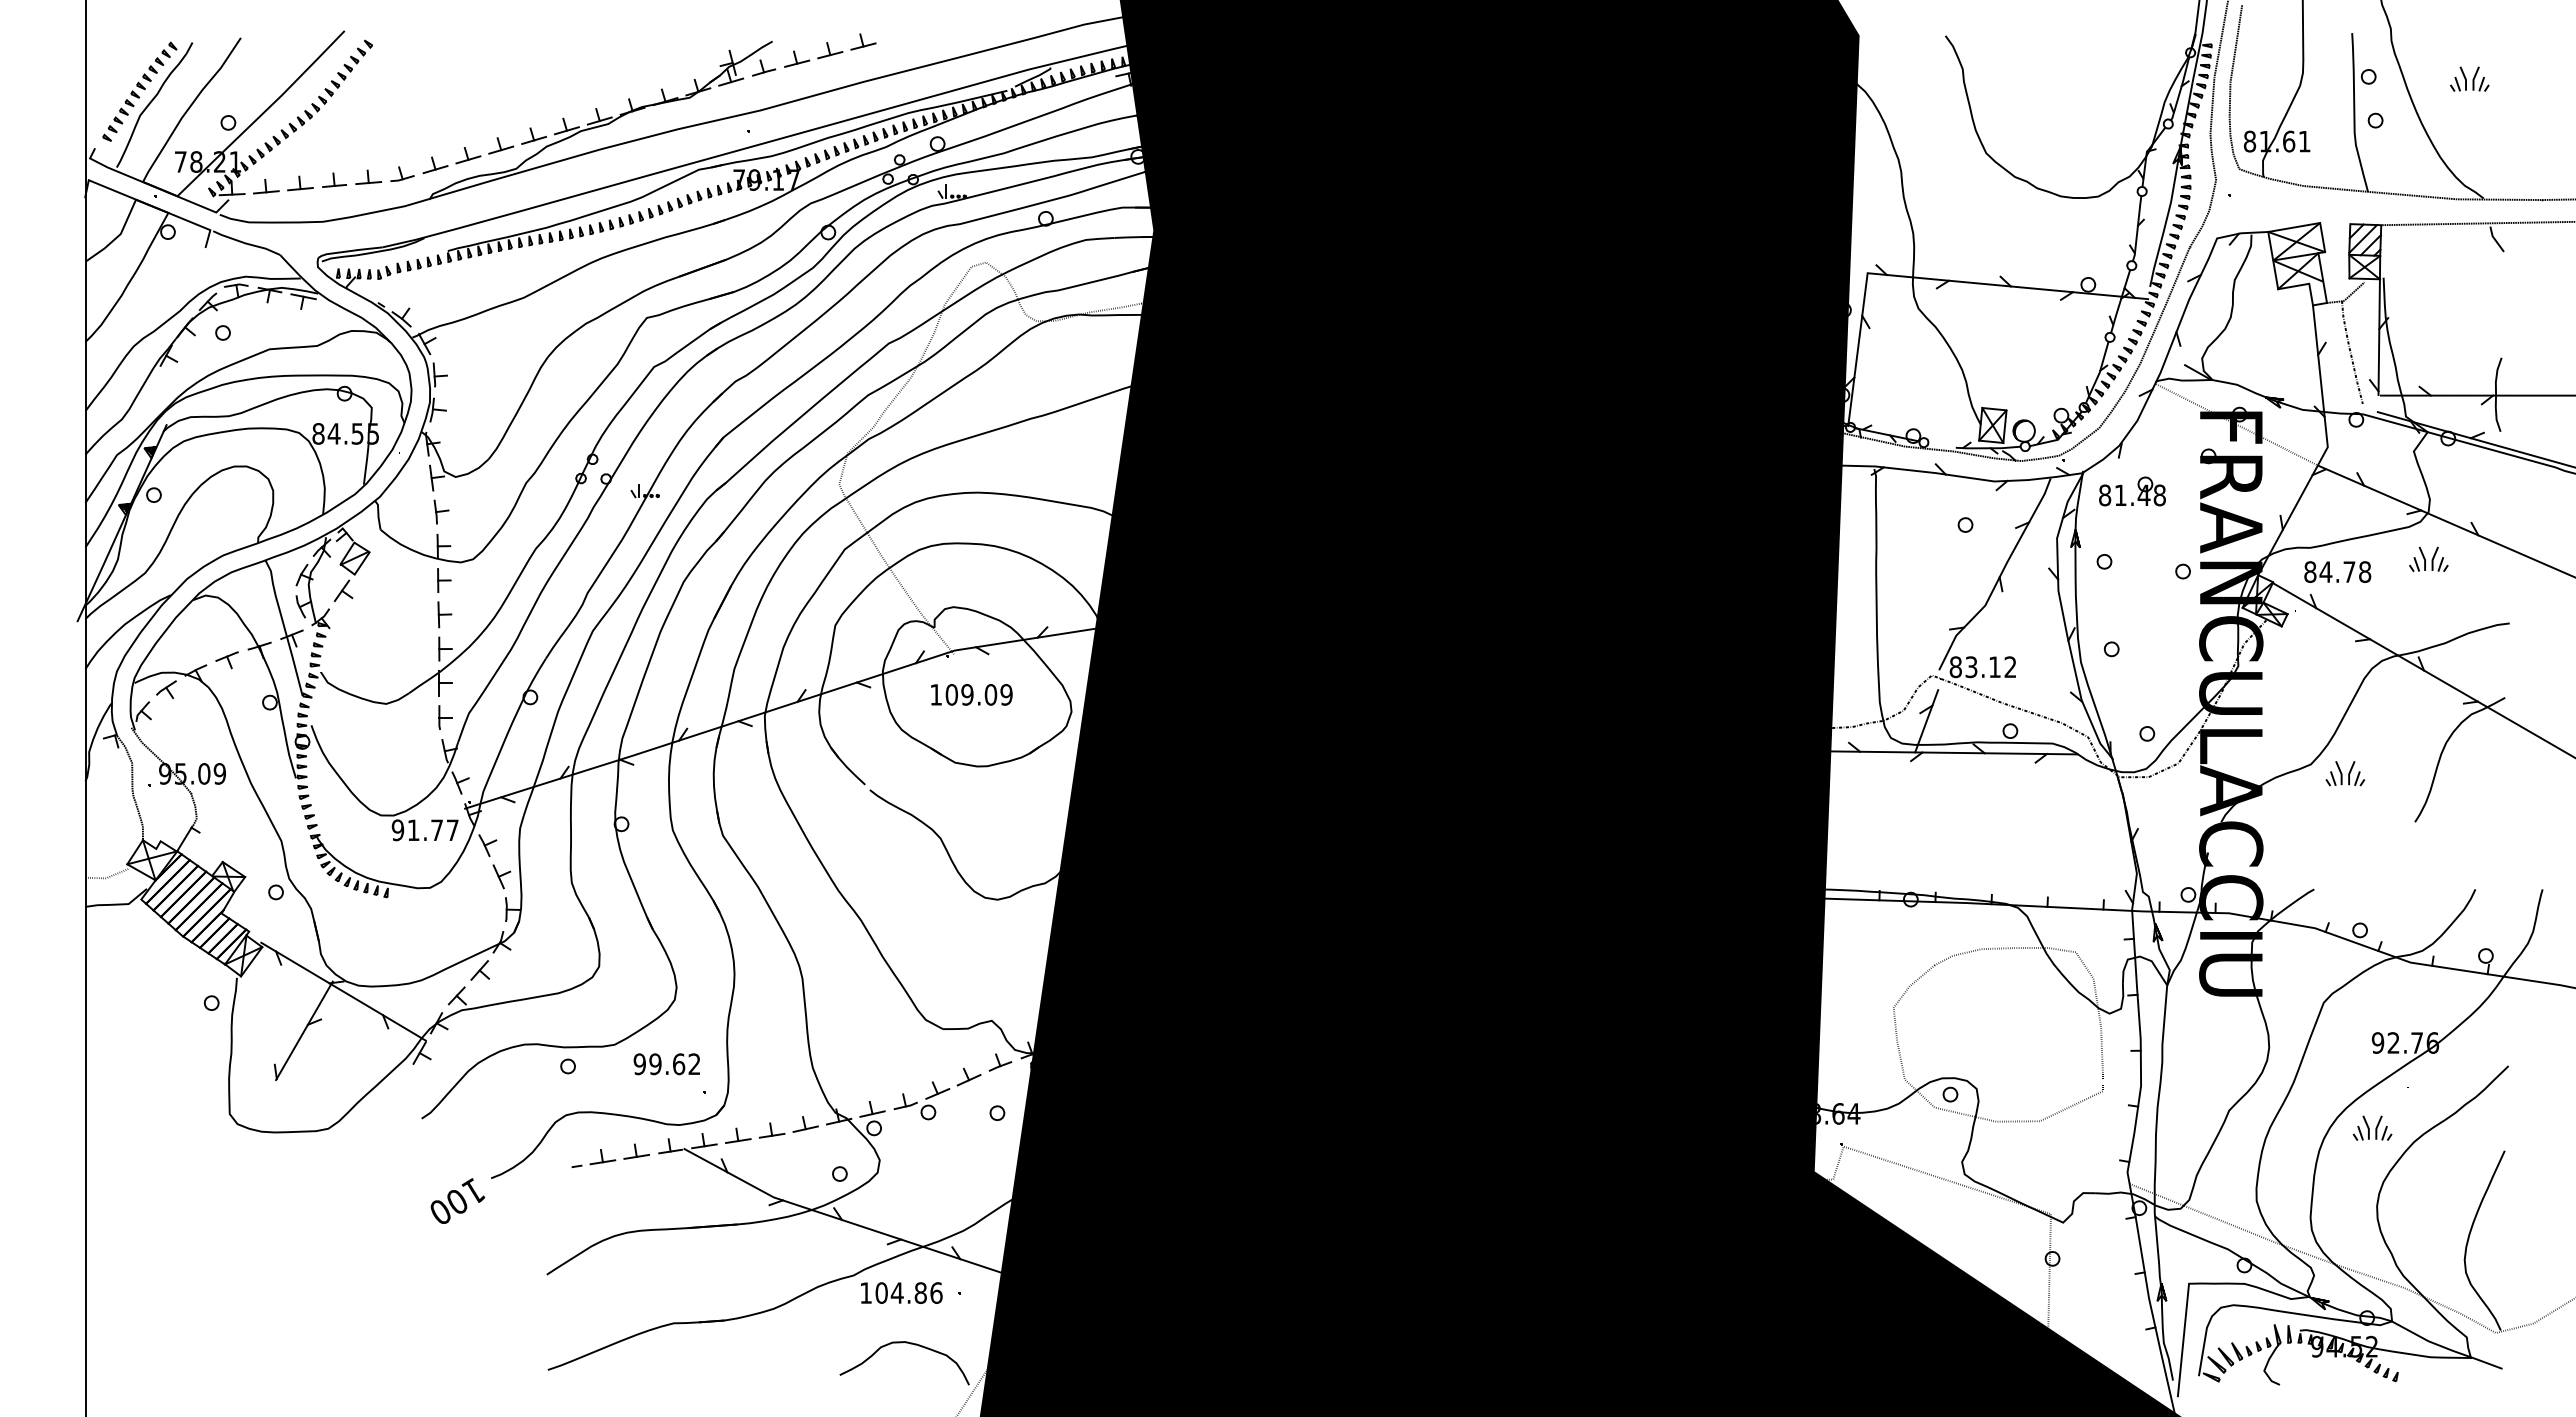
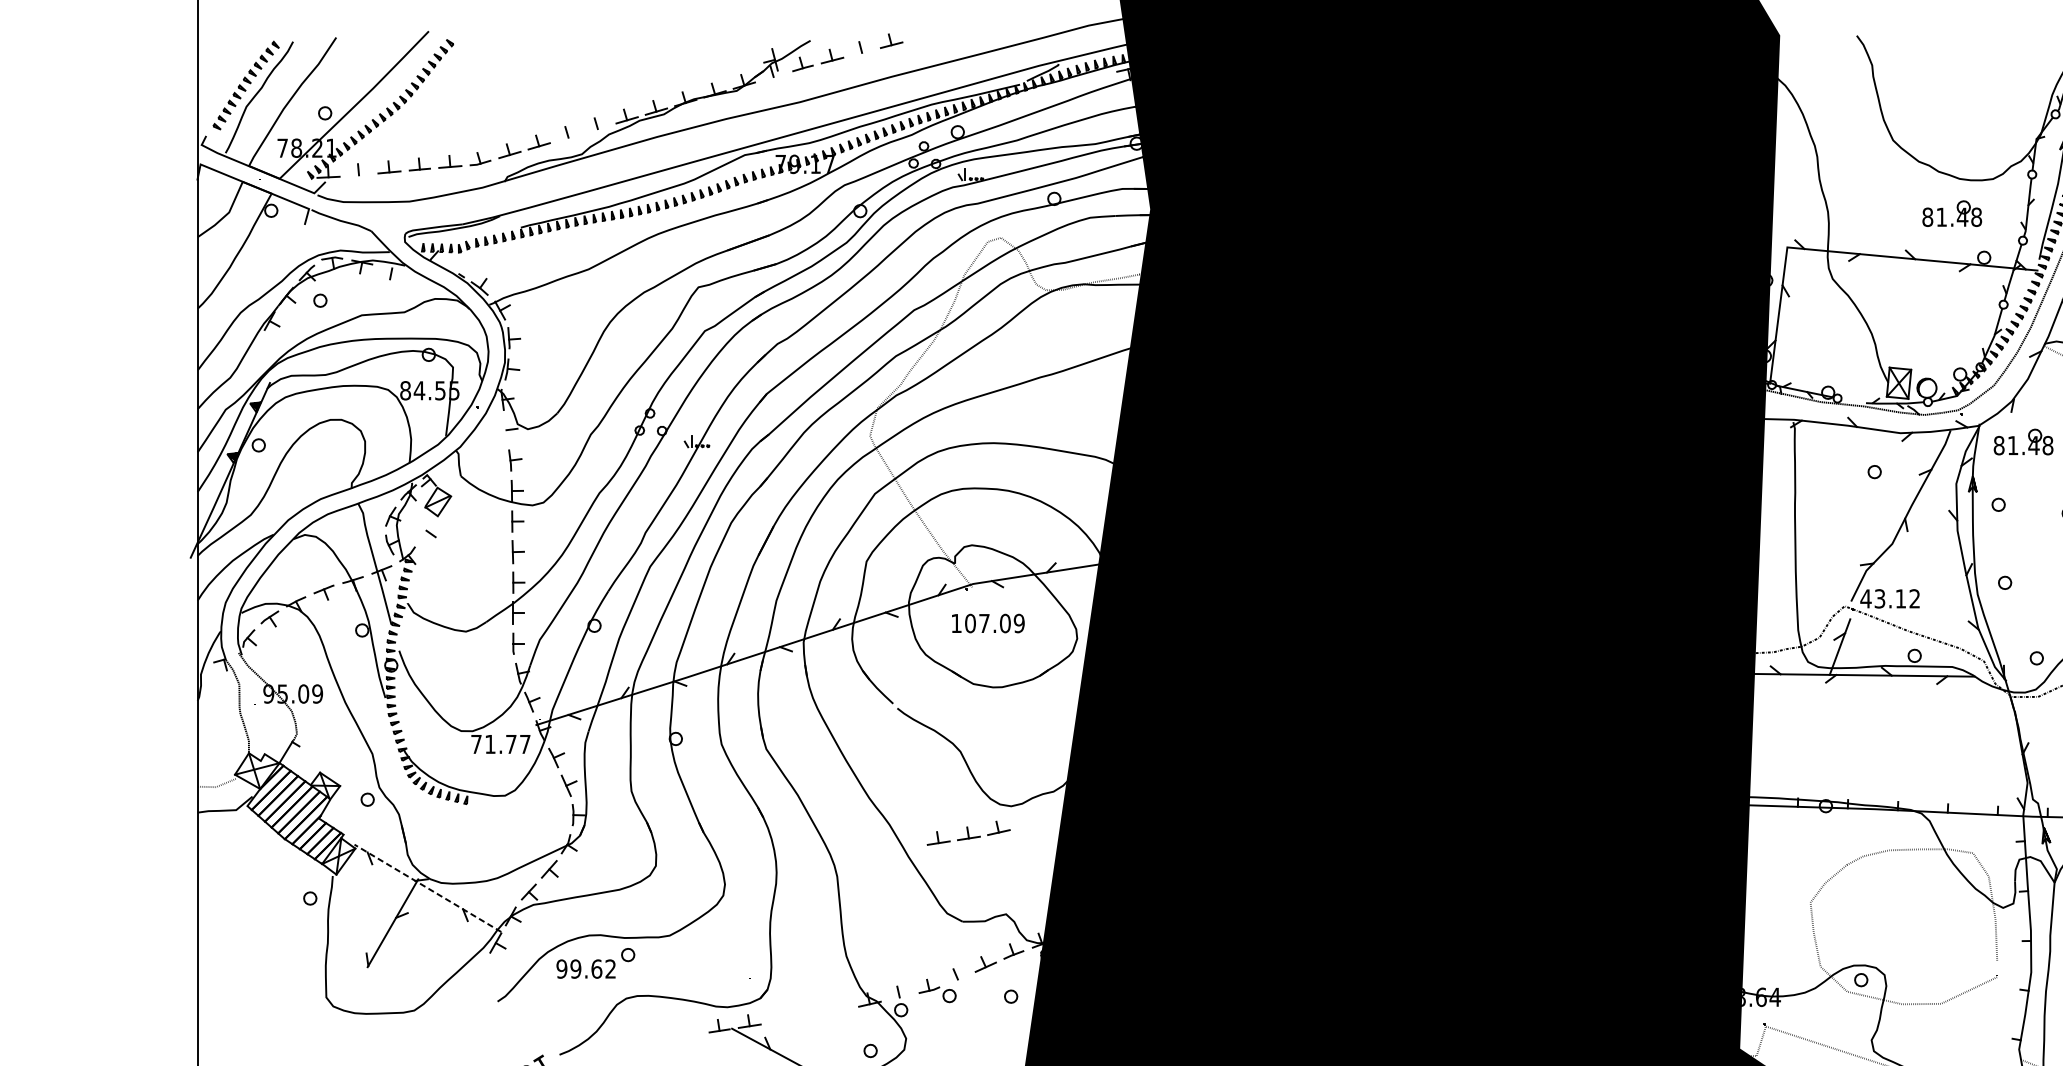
line: (830, 55) -> (862, 53), removed
line: (731, 81) -> (773, 76), removed
line: (534, 139) -> (598, 128), removed
line: (501, 149) -> (568, 137), removed
line: (265, 192) -> (358, 175), removed
part: (2058, 232) -> (1957, 211), added
line: (303, 296) -> (392, 268), removed
line: (431, 477) -> (506, 429), removed
line: (341, 590) -> (426, 530), removed
text: (1955, 667) -> (1865, 599), 83.12 -> 43.12
text: (967, 694) -> (984, 623), 109.09 -> 107.09
text: (397, 830) -> (476, 744), 91.77 -> 71.77
line: (343, 991) -> (427, 888), solid -> dashed
text: (666, 1064) -> (585, 969), moved
line: (937, 1093) -> (957, 979), removed
line: (872, 1113) -> (899, 996), removed
part: (771, 1129) -> (968, 832), moved
part: (610, 1155) -> (666, 1034), removed

